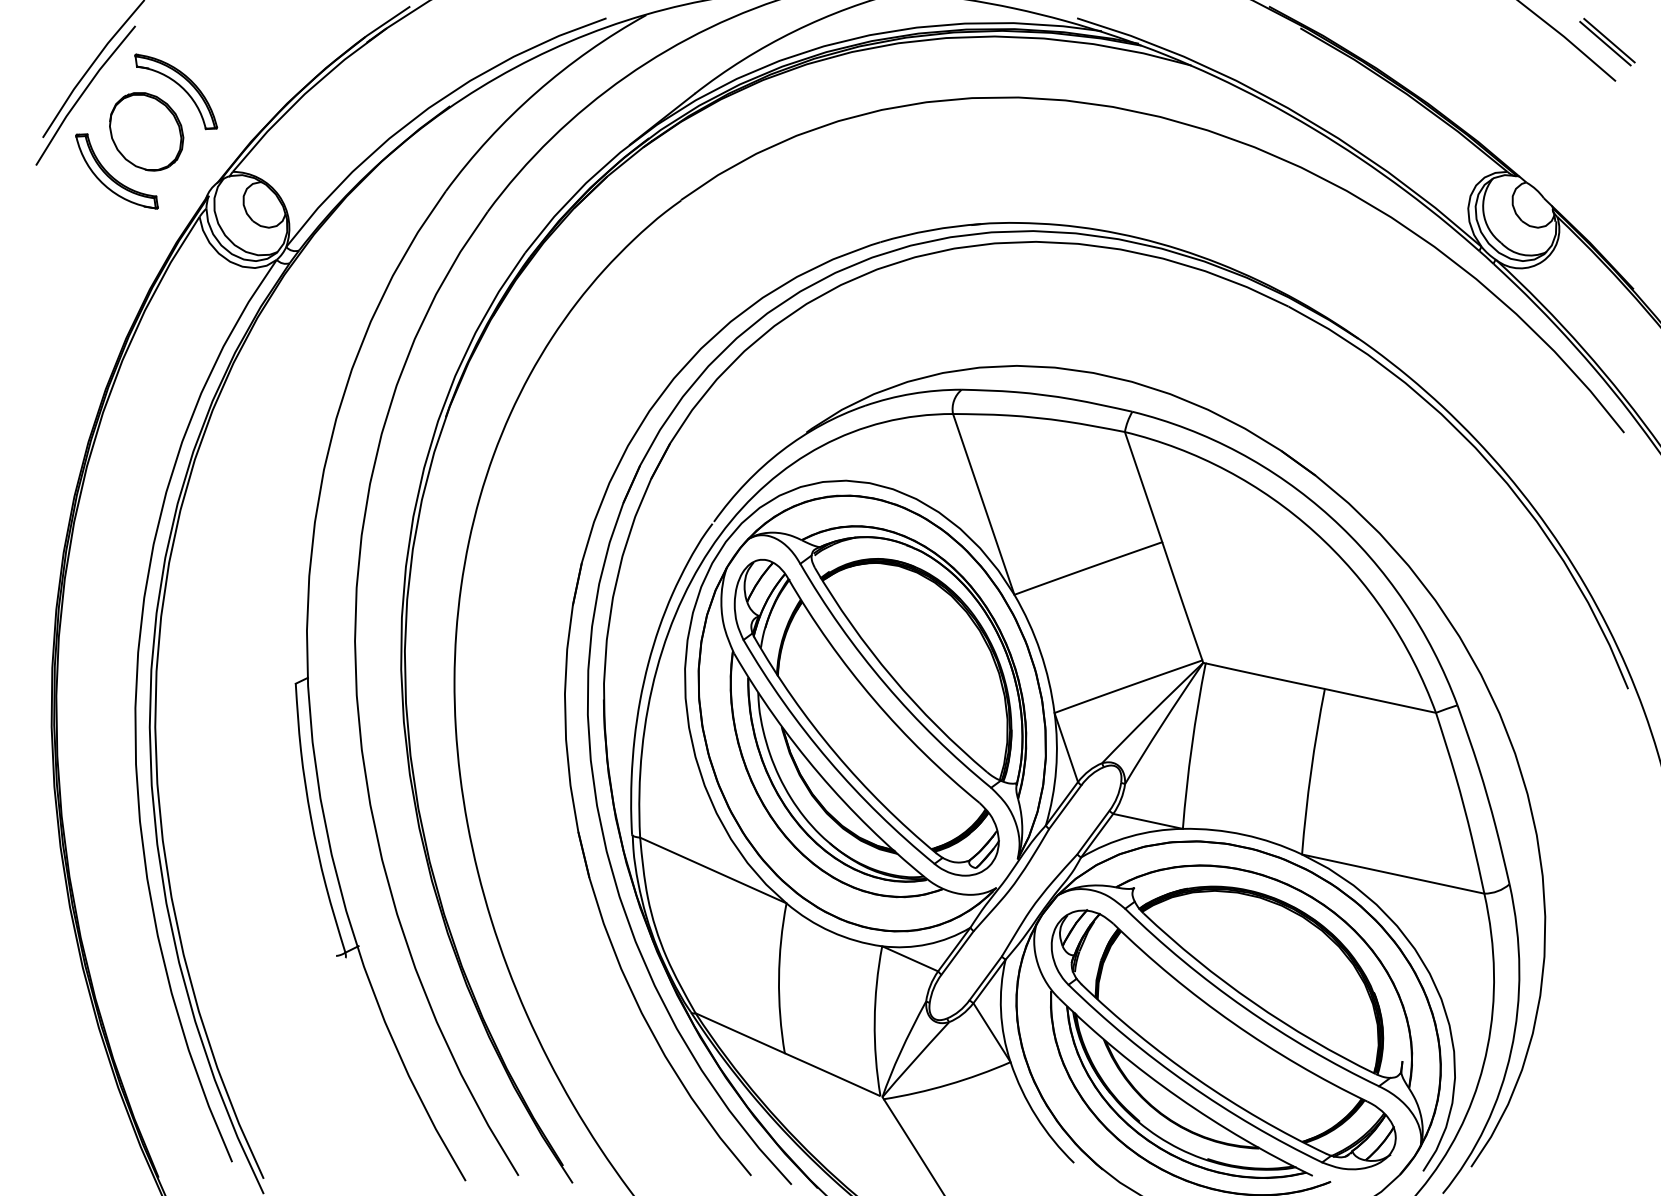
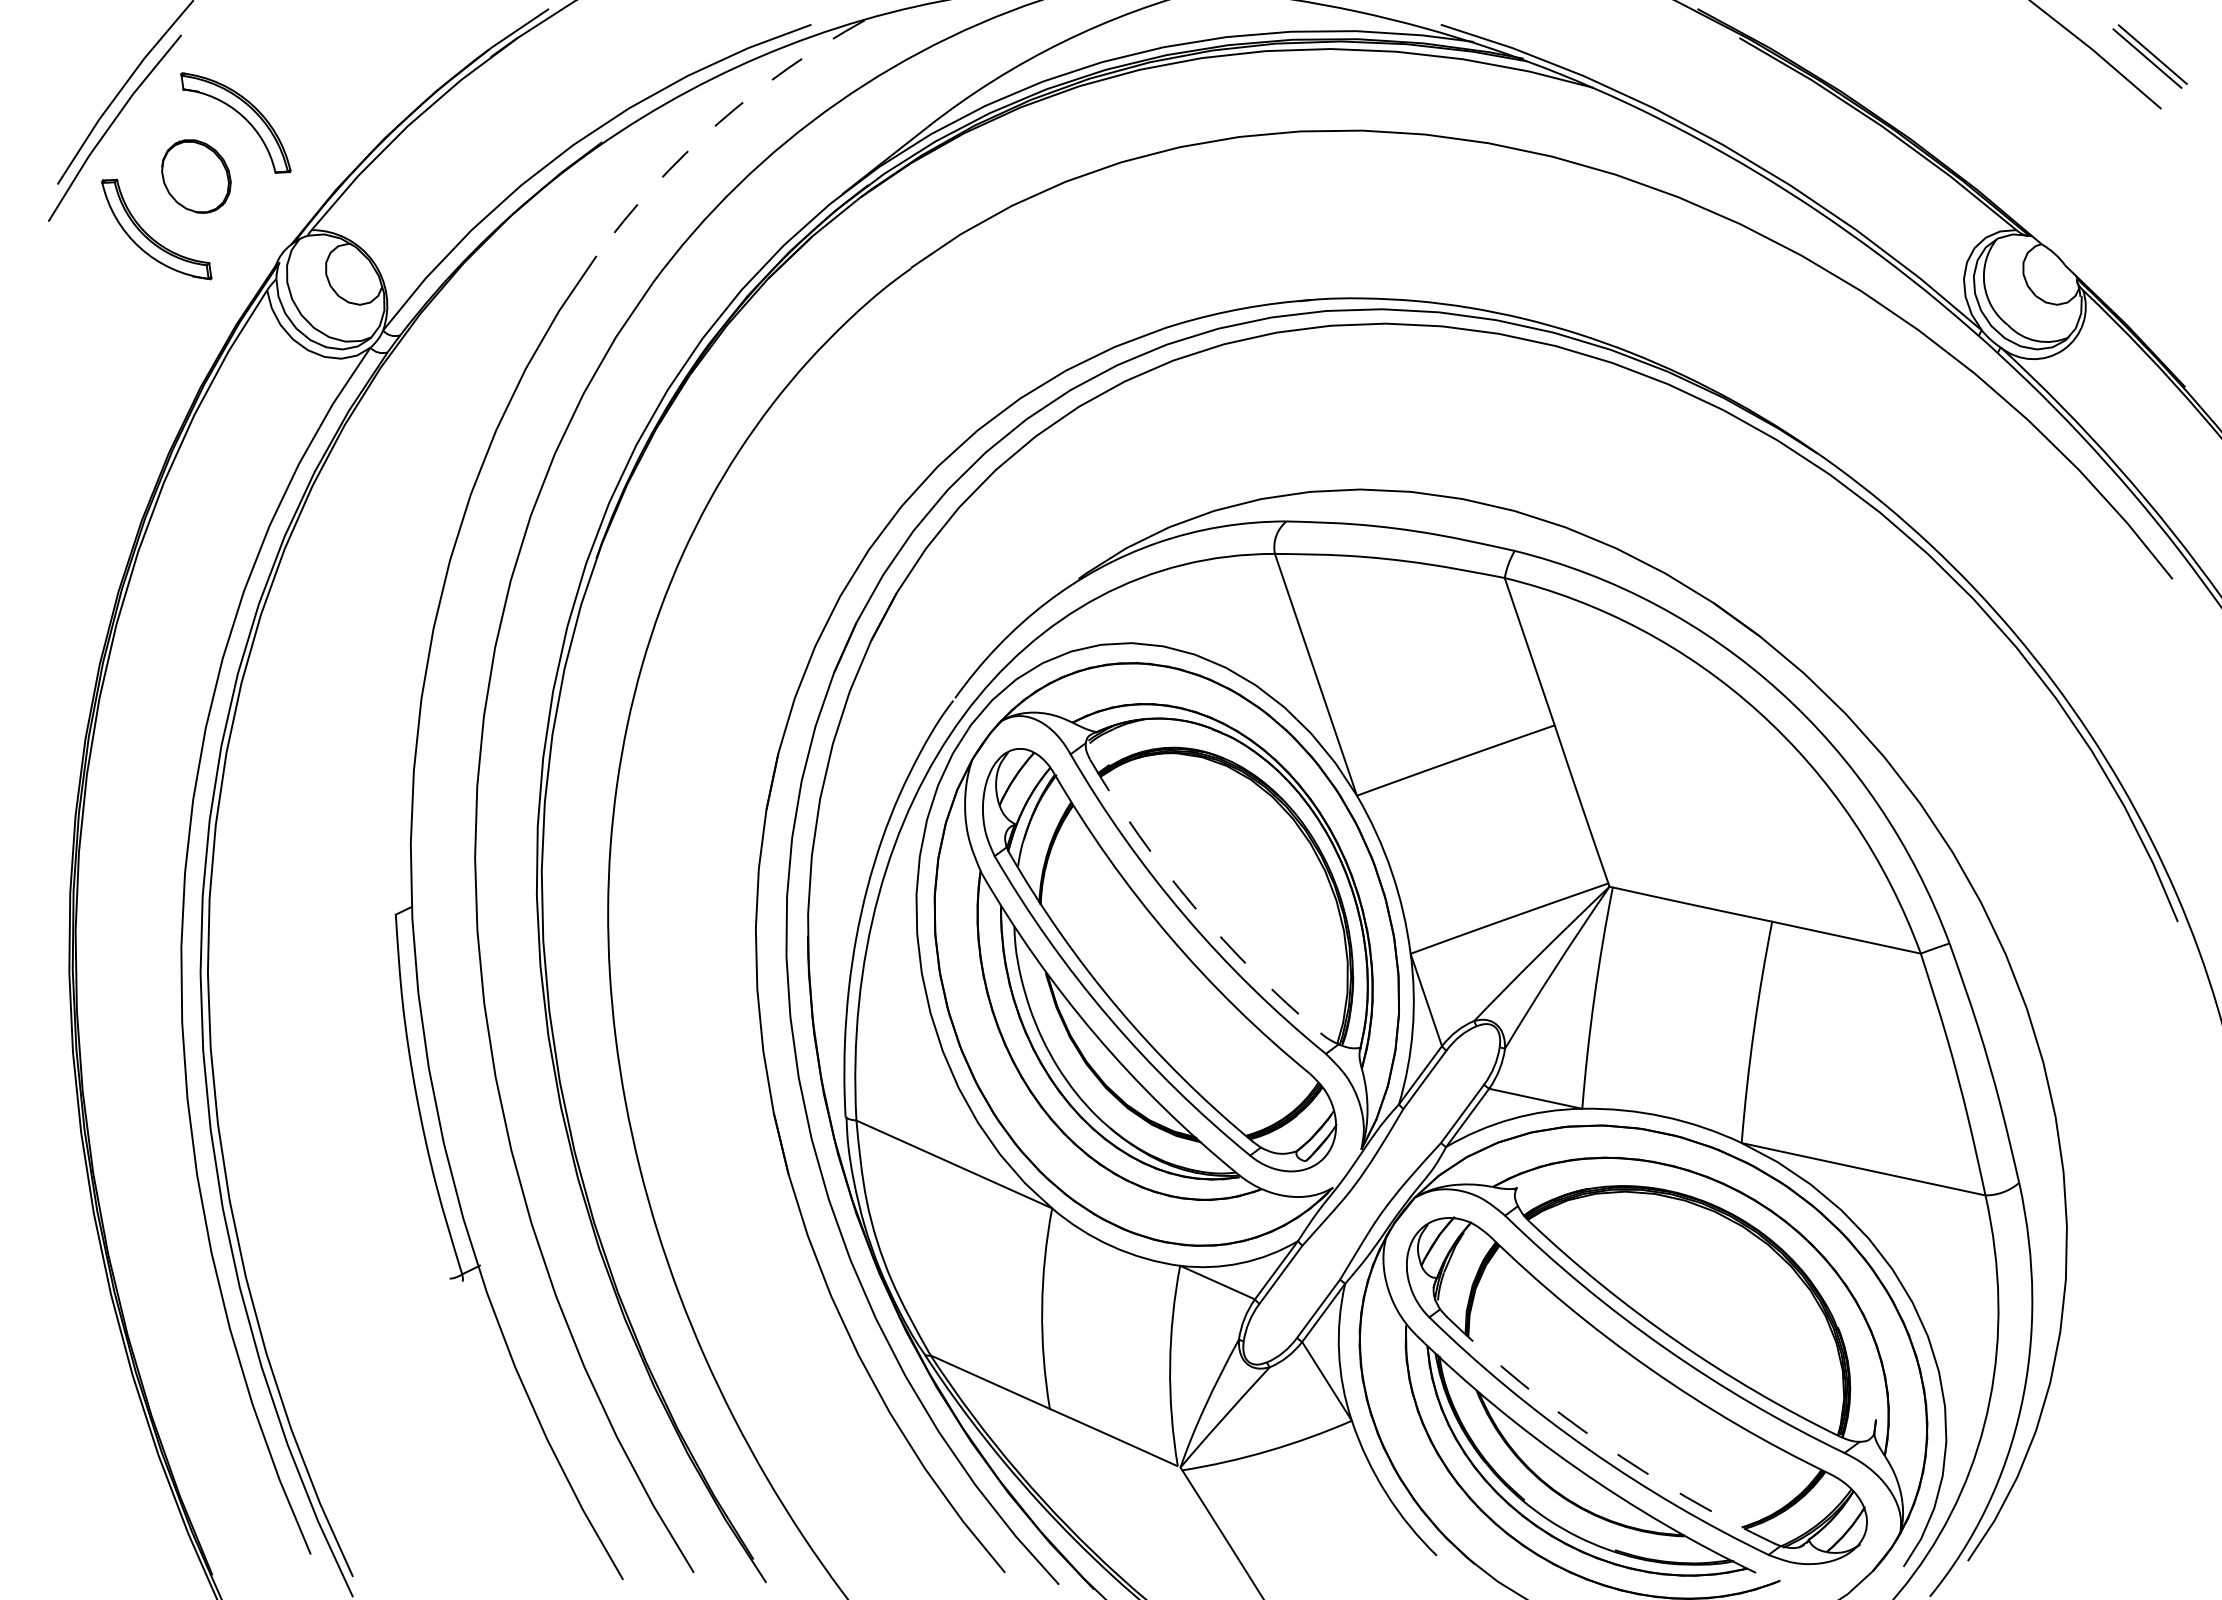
arc: (536, 92) -> (717, 123), solid -> dashed
part: (146, 131) -> (196, 176), size x0.7
arc: (892, 677) -> (1193, 906), solid -> dashed
arc: (1197, 1079) -> (1601, 1443), solid -> dashed

